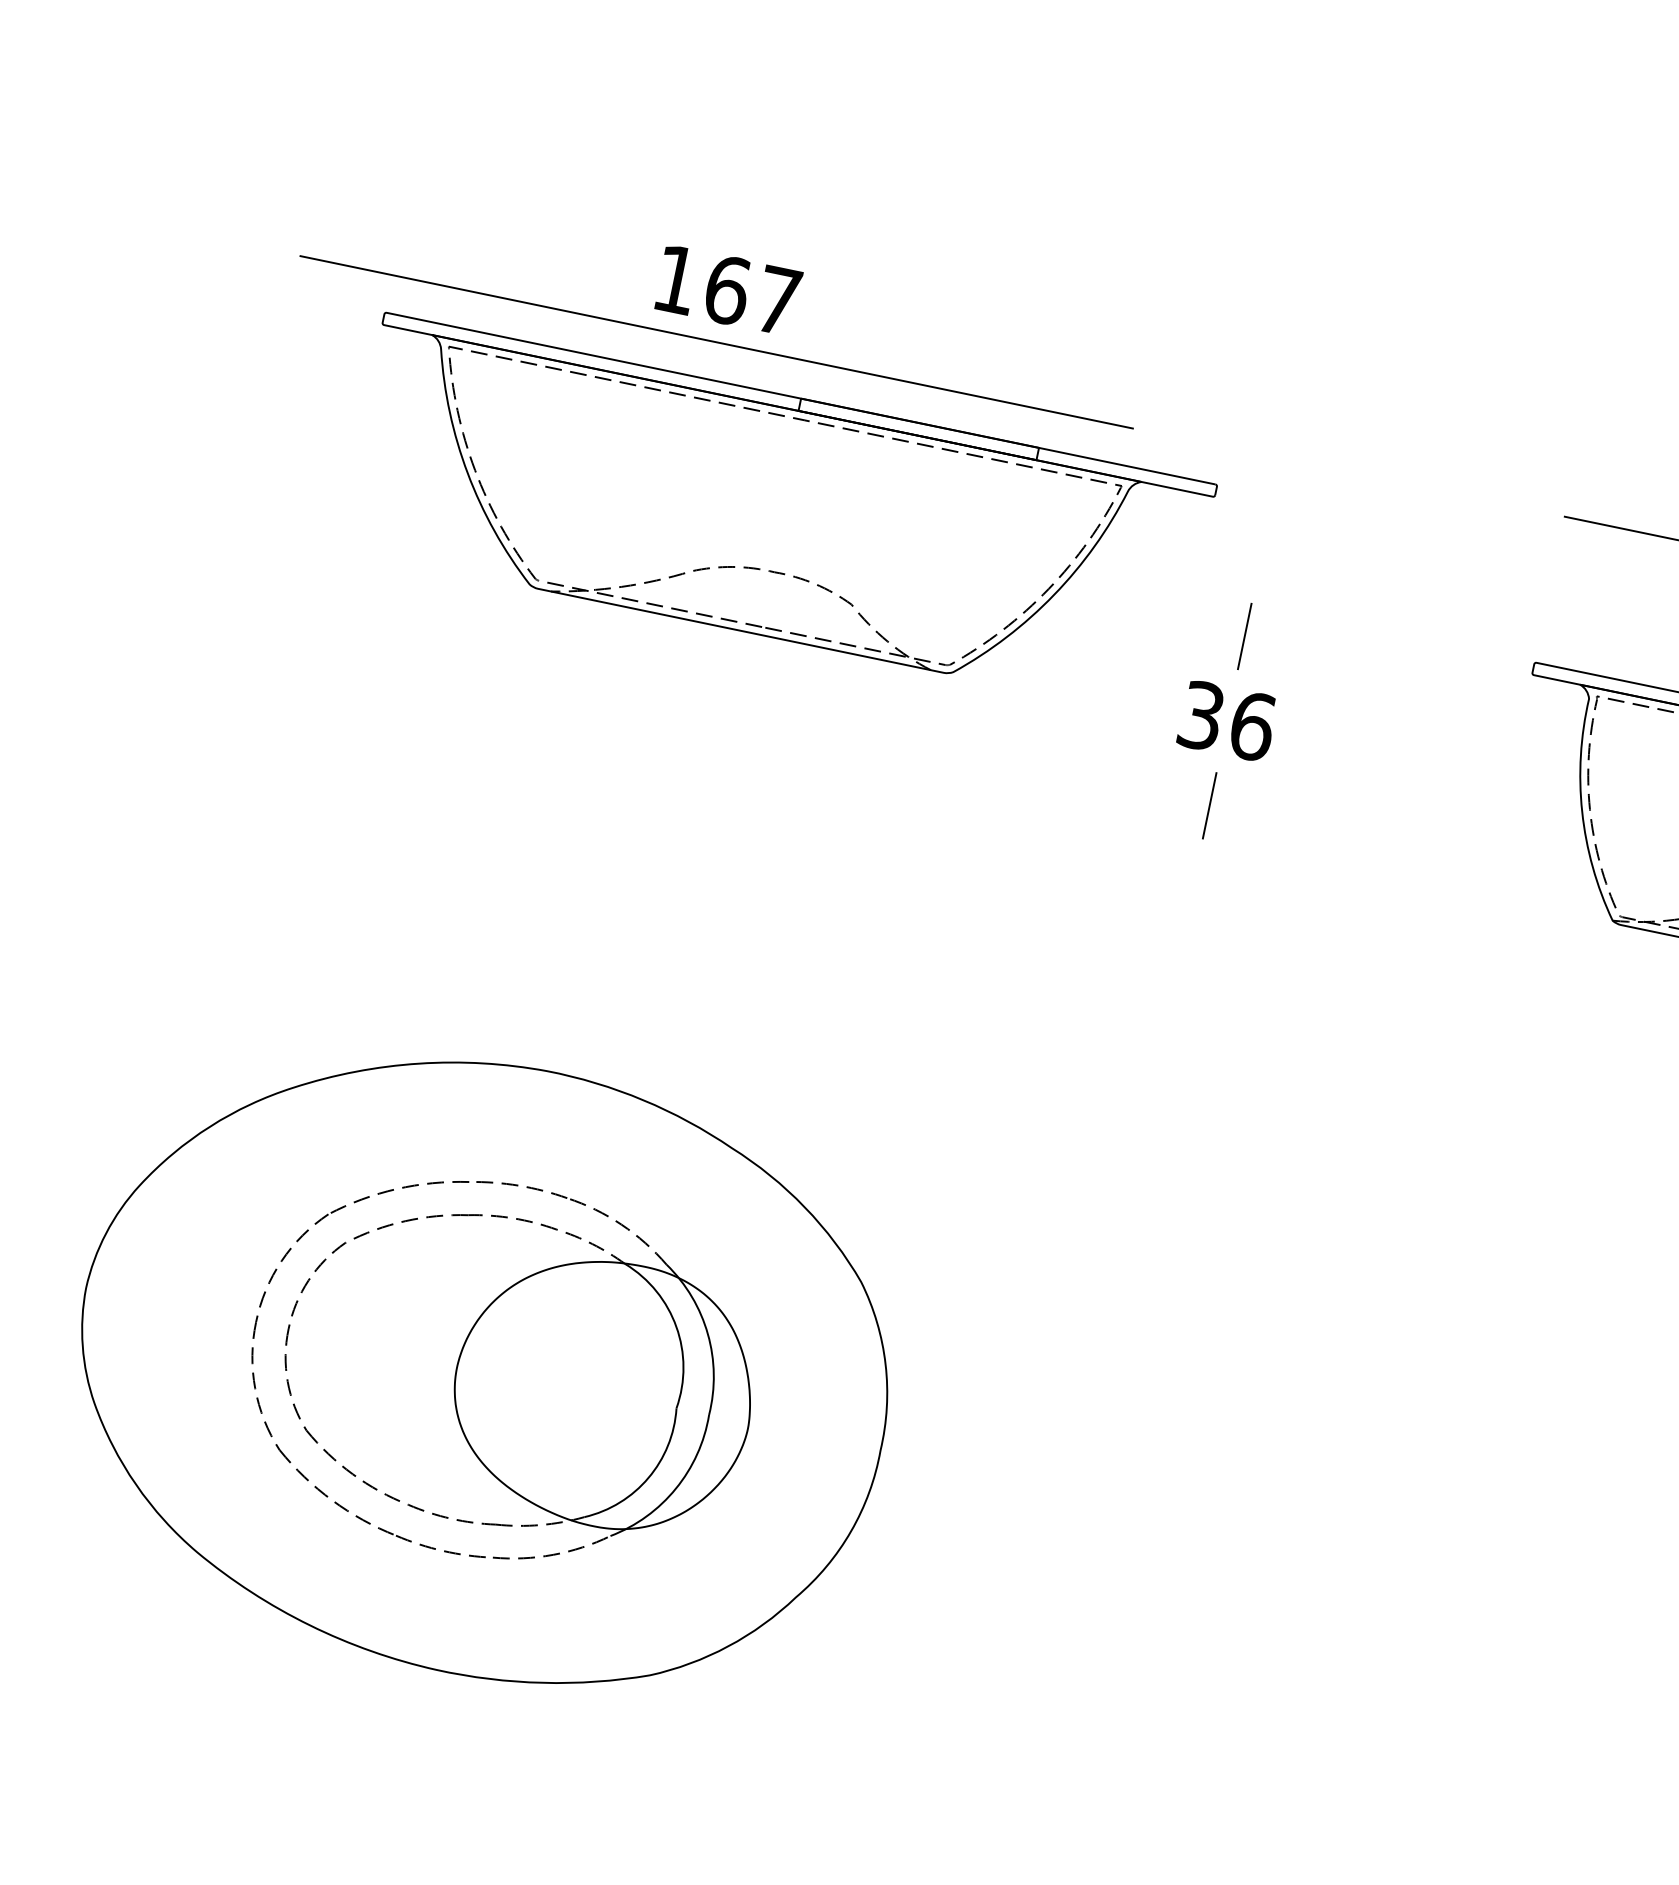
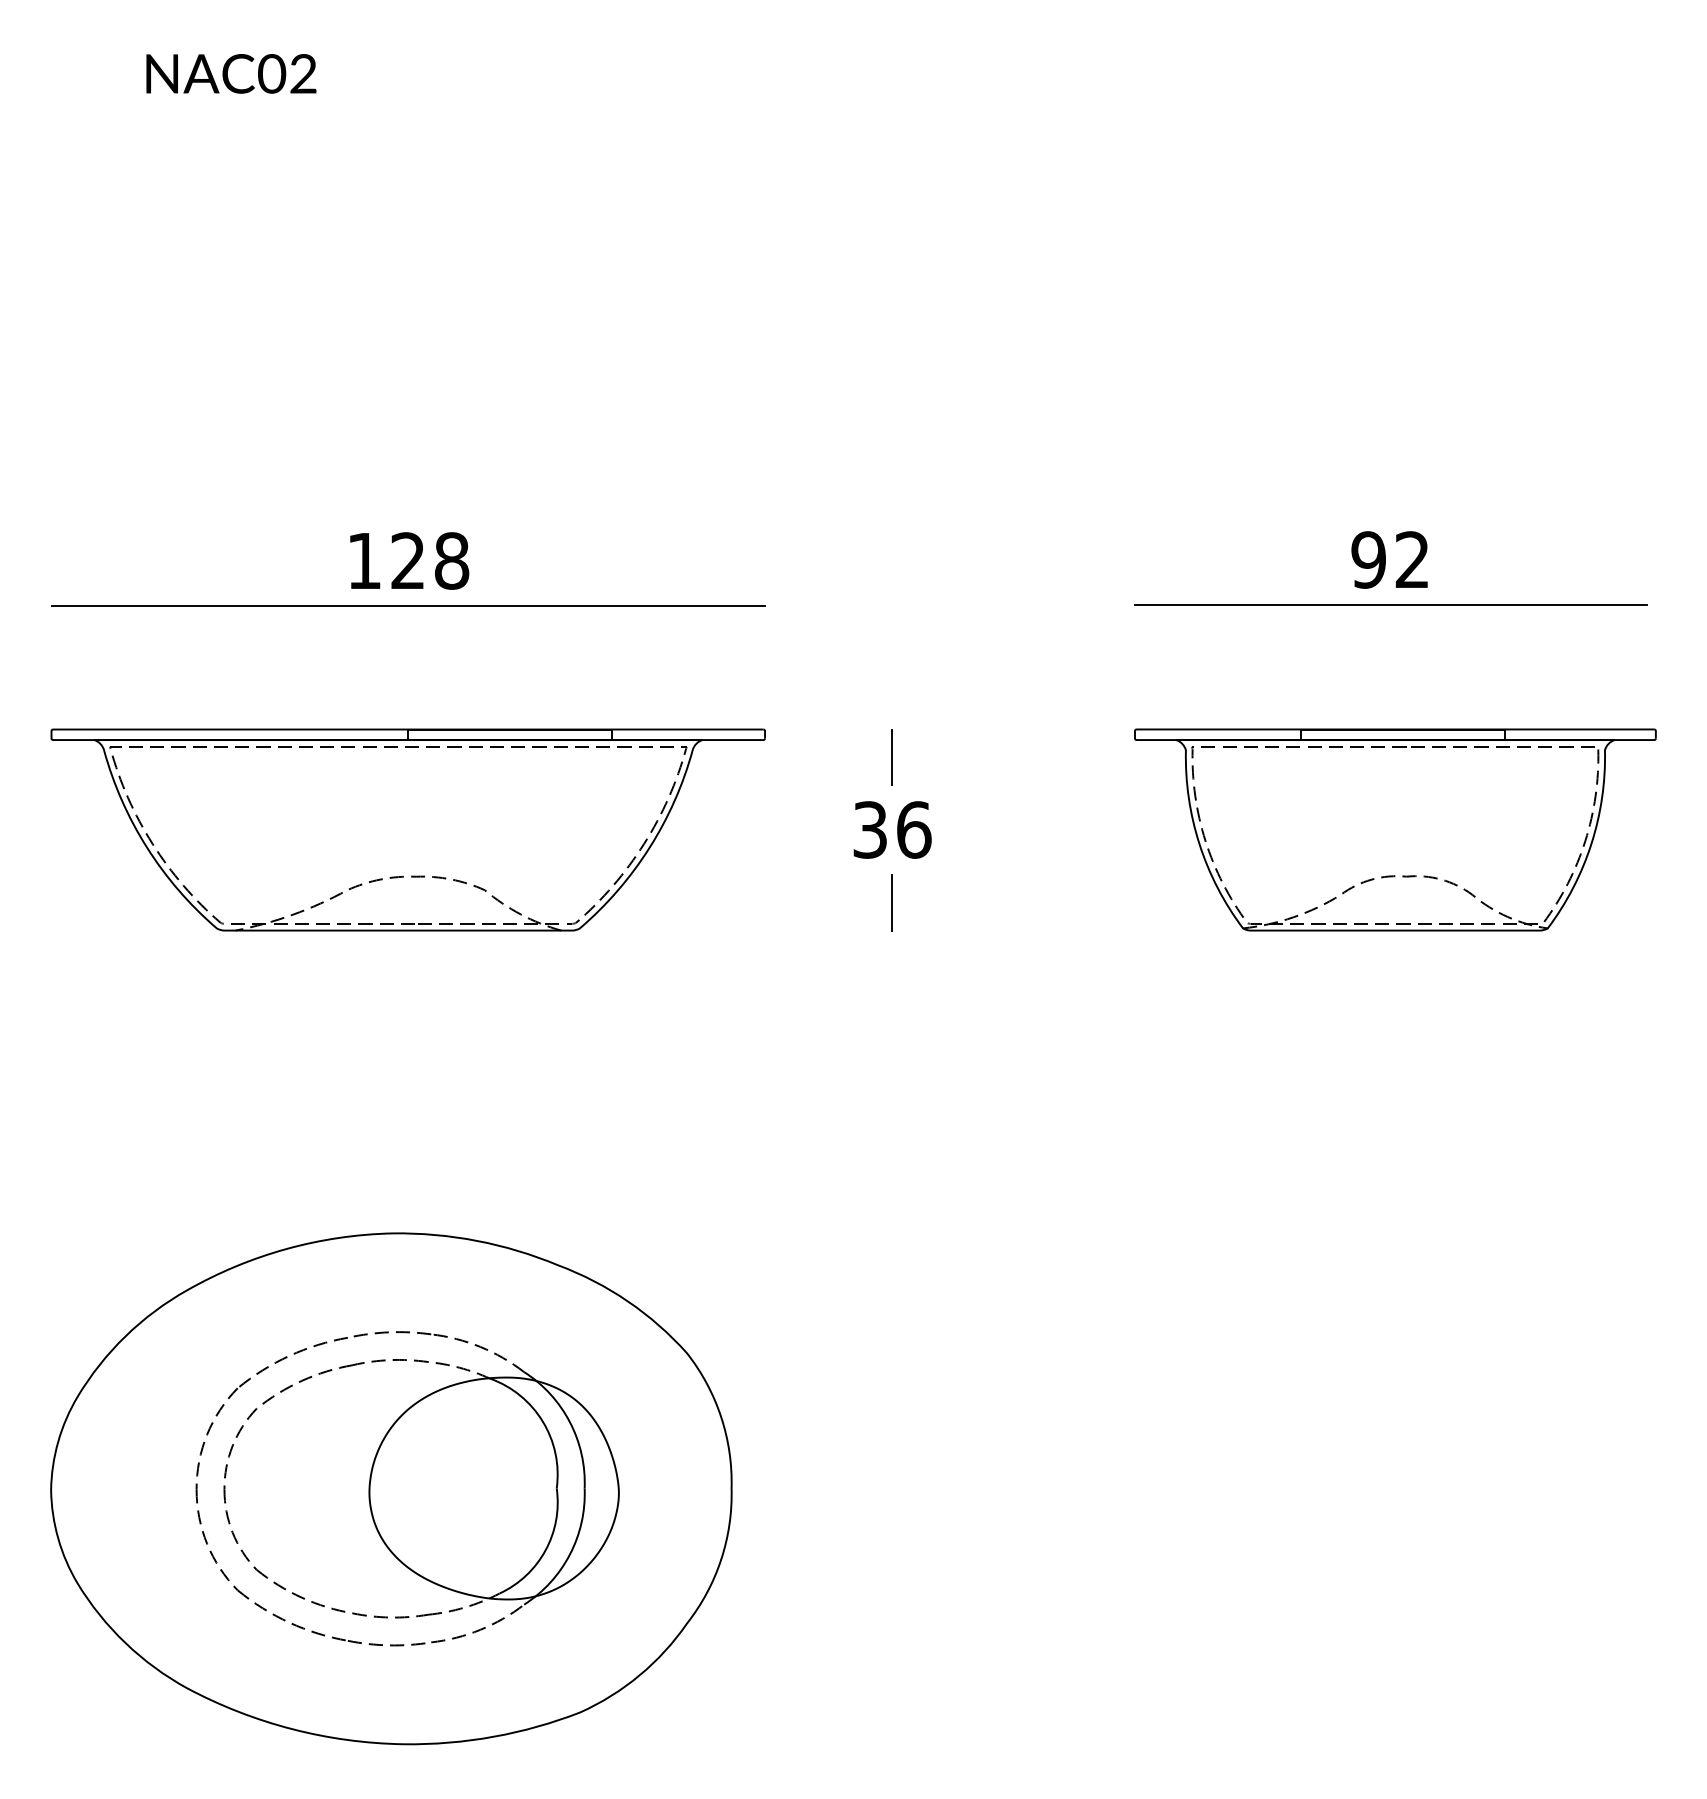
text: (753, 295) -> (430, 560), 167 -> 128
part: (776, 515) -> (407, 829), moved

